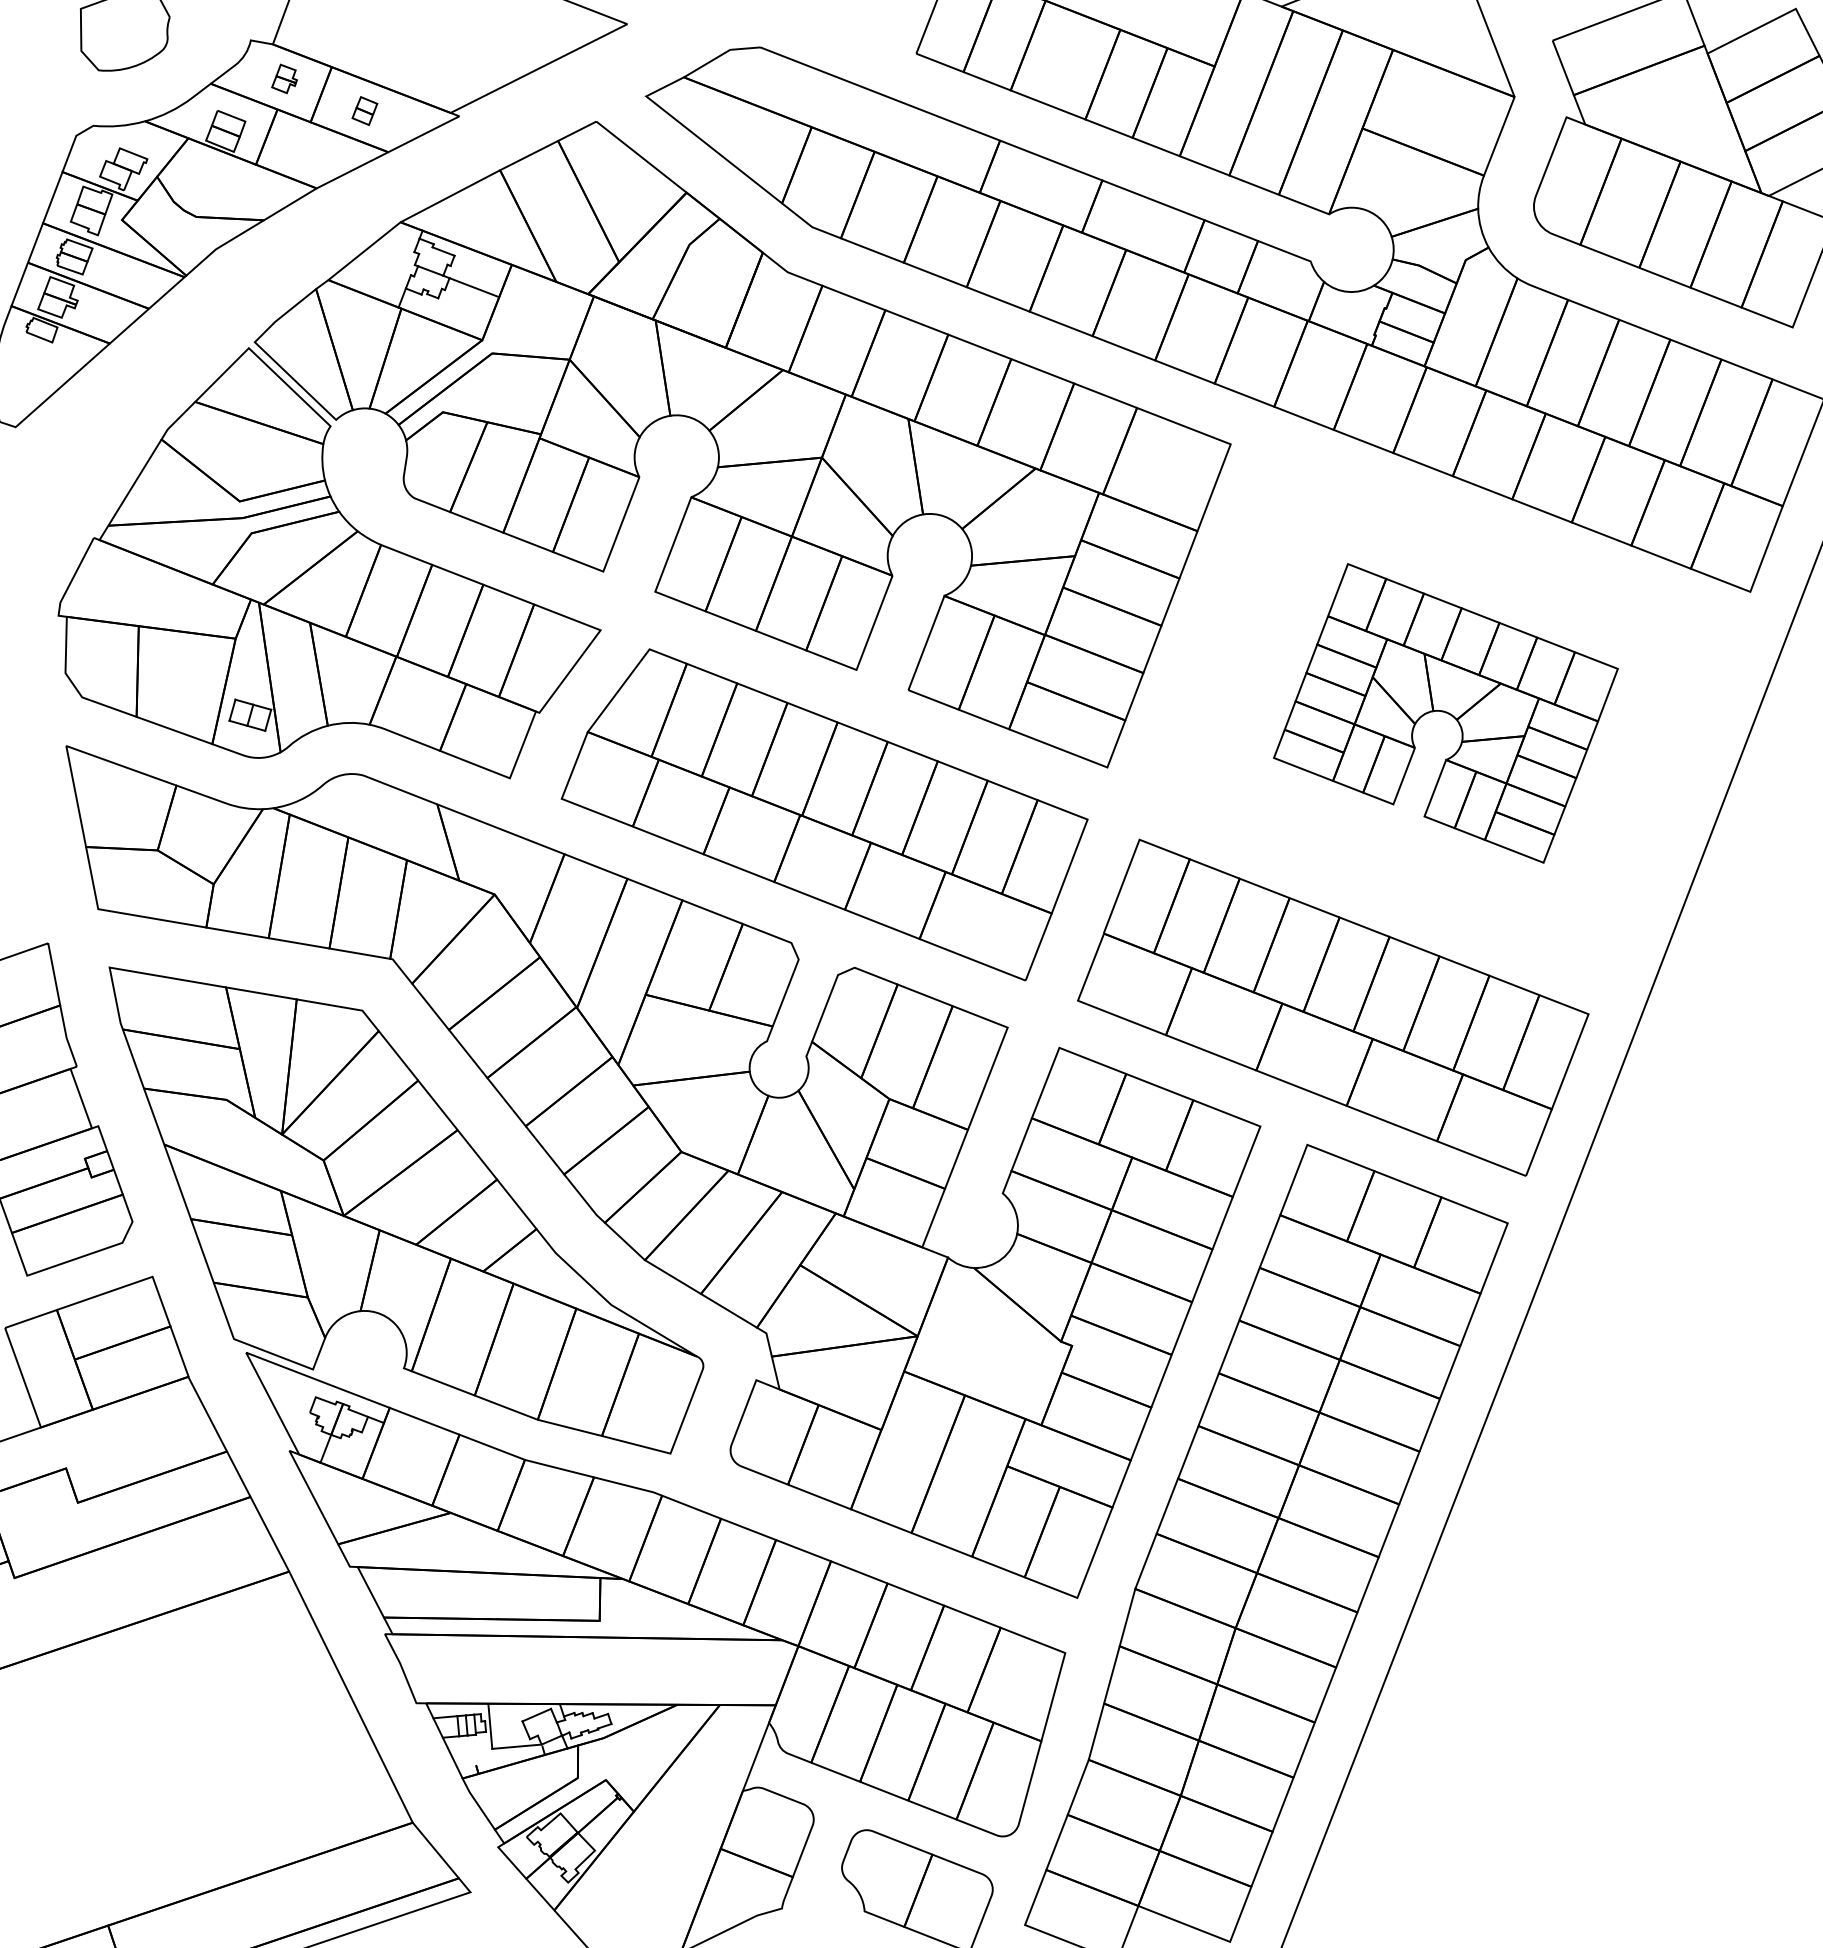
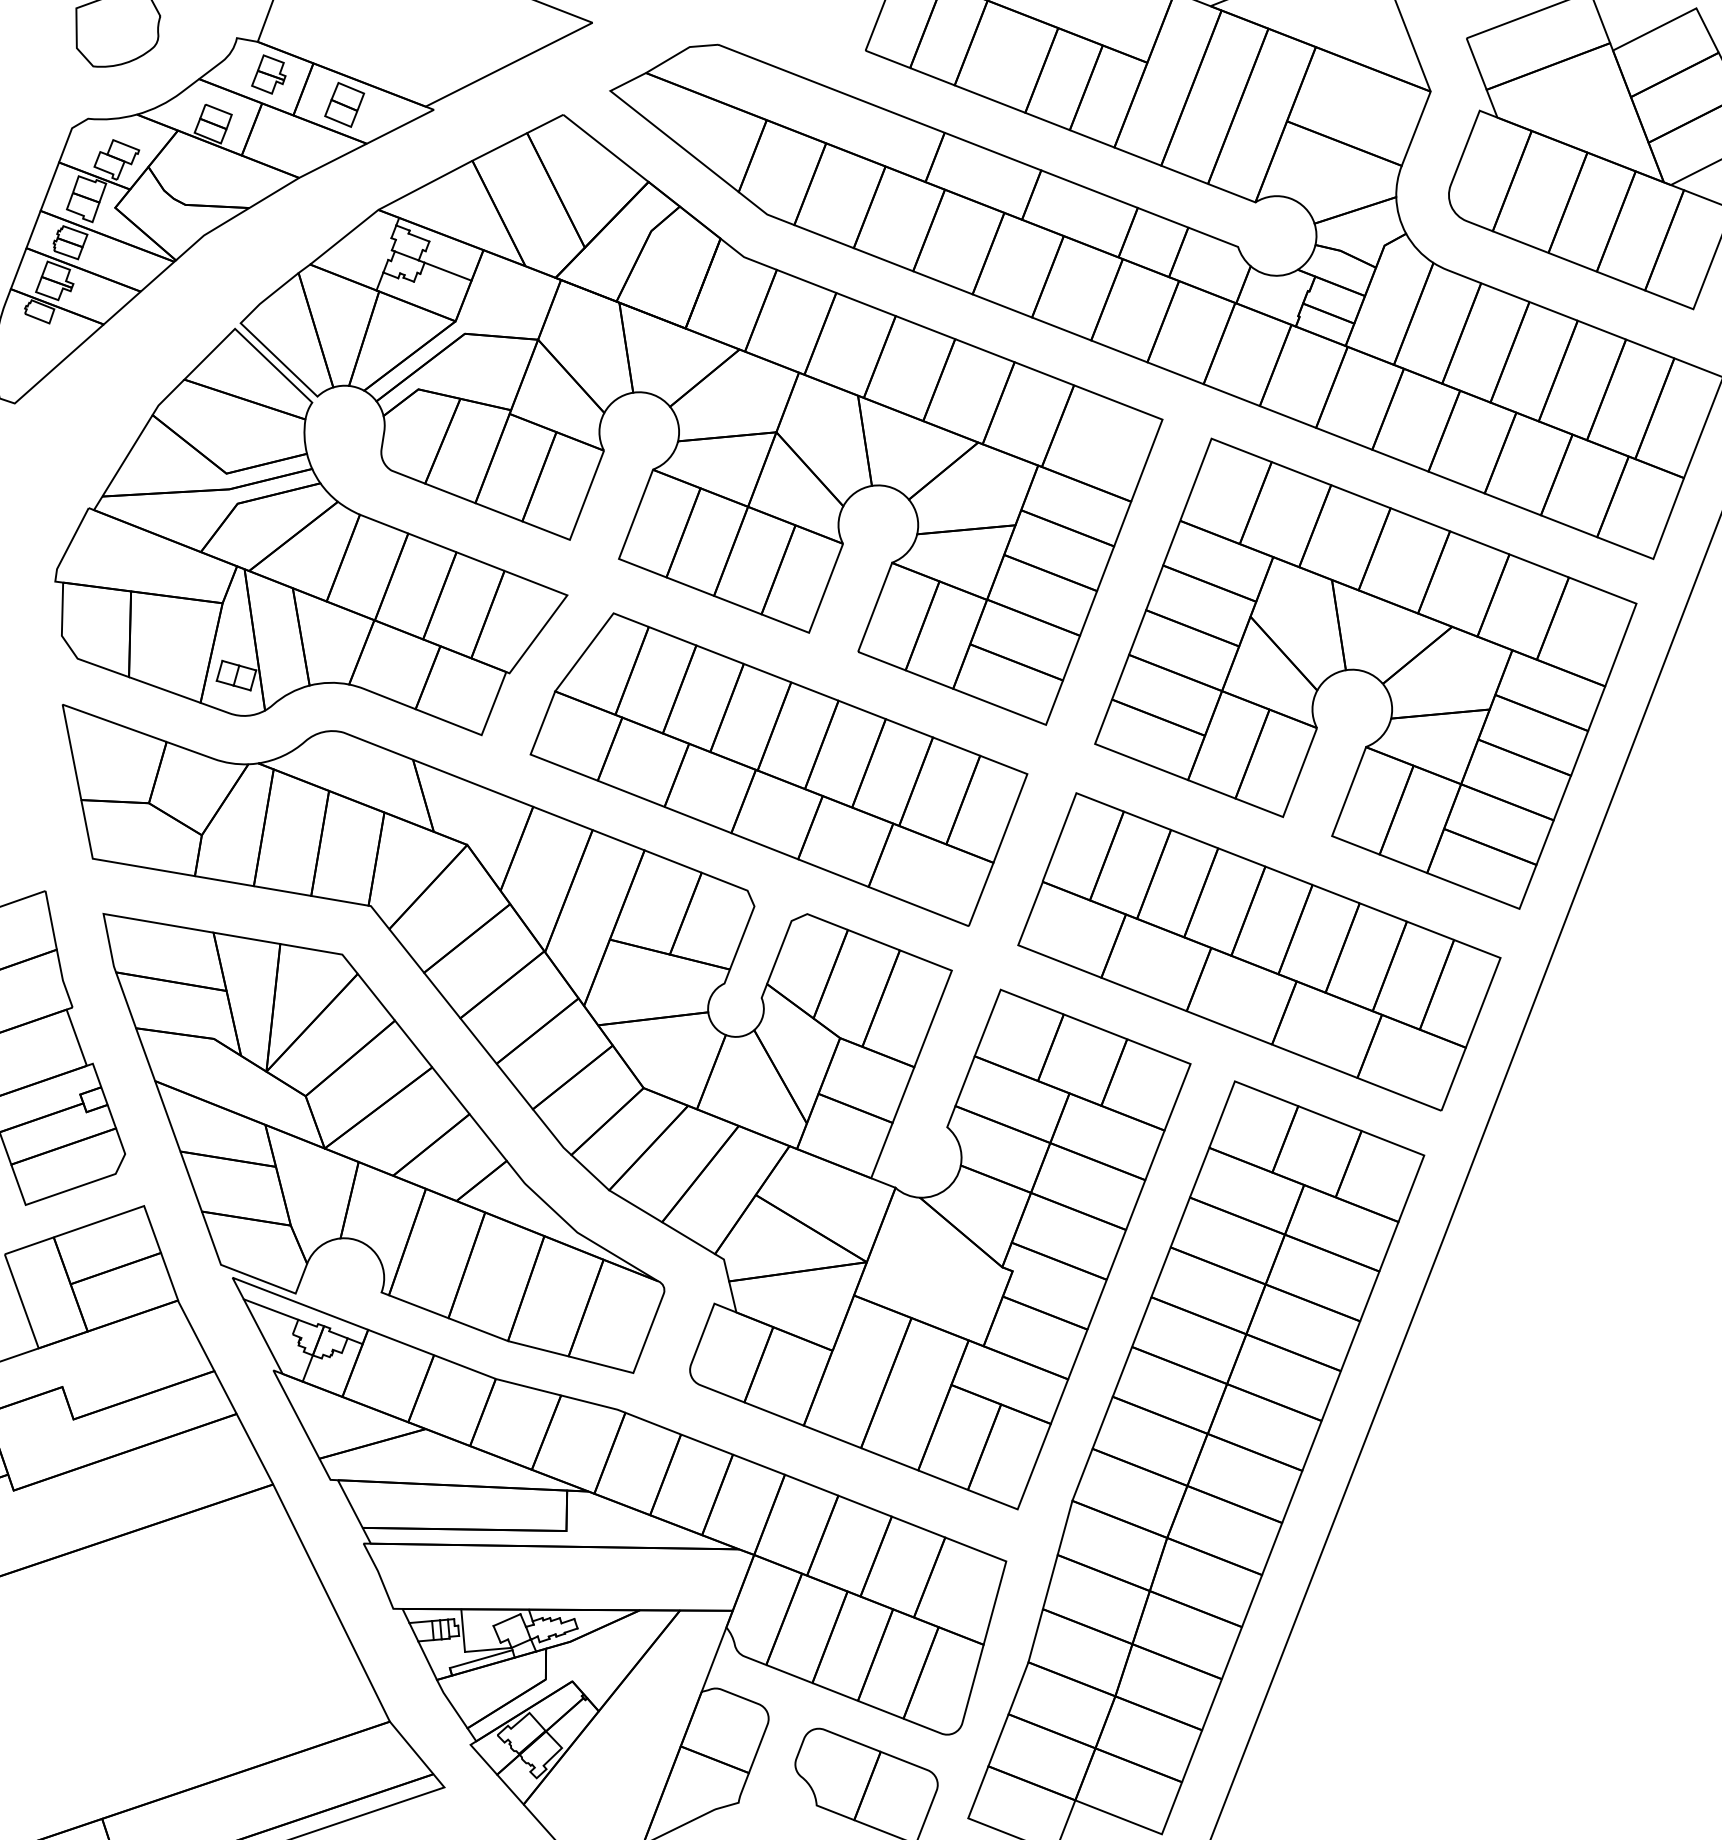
part: (284, 78) -> (268, 74), size x1.43
part: (364, 110) -> (344, 104), size x1.67
part: (1445, 713) -> (1365, 673), size x1.67
line: (286, 1386) -> (270, 1309), added
line: (509, 1755) -> (481, 1658), added

